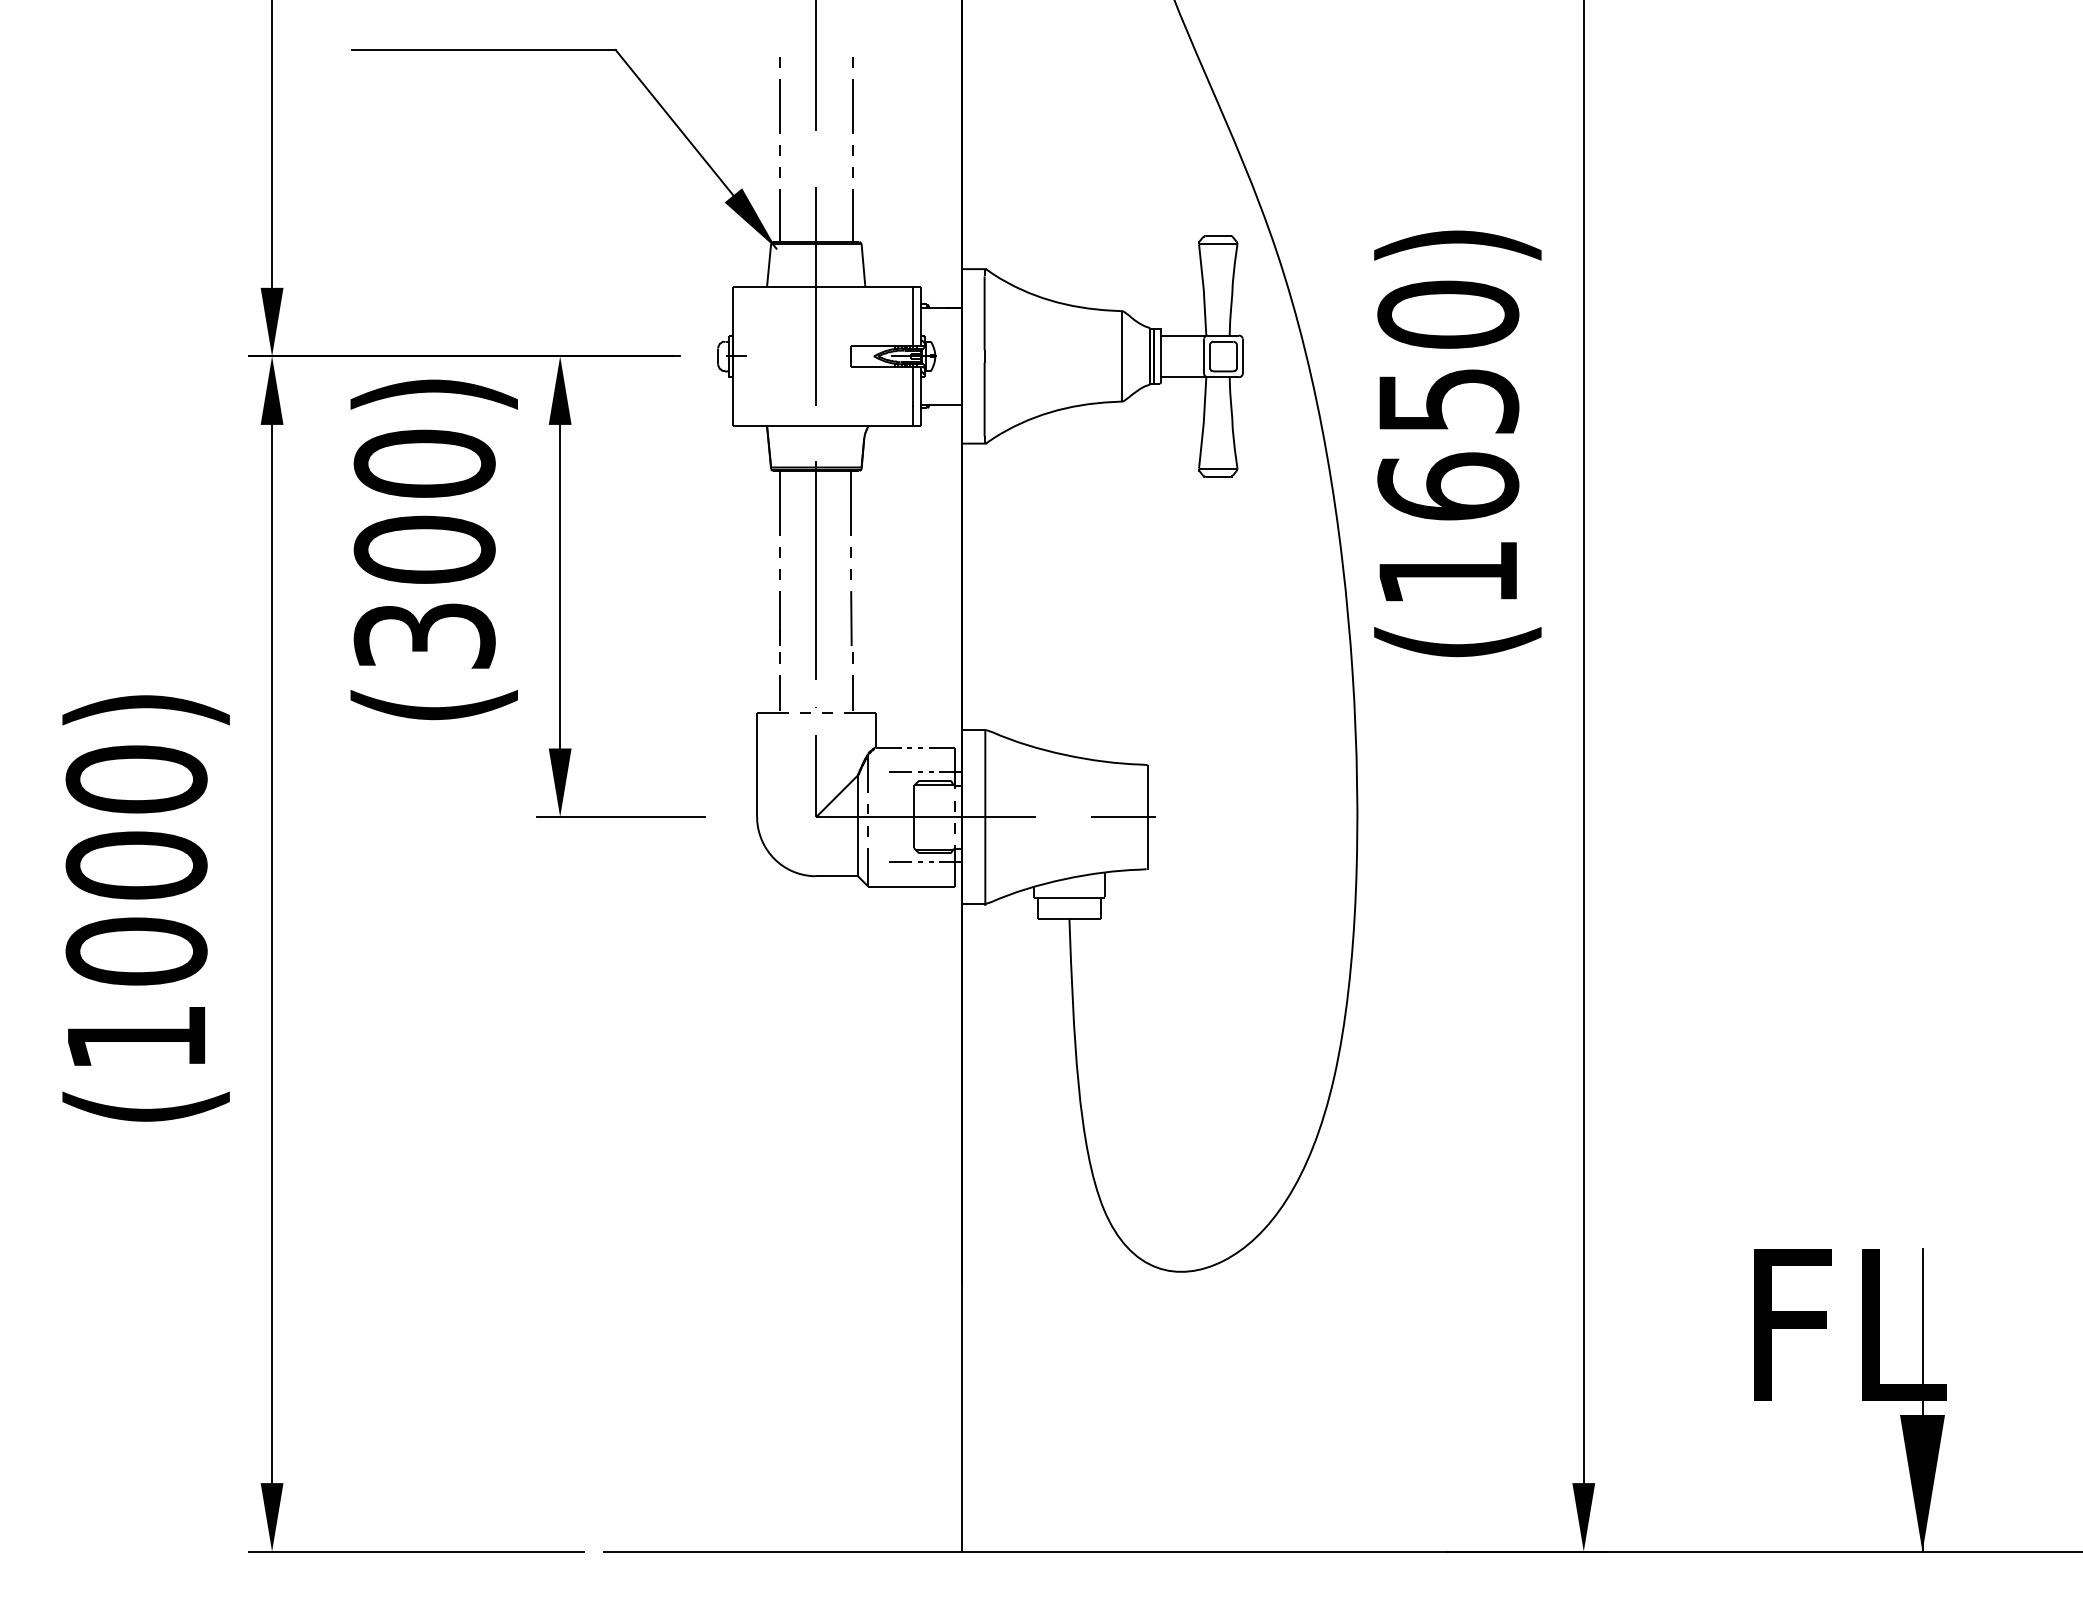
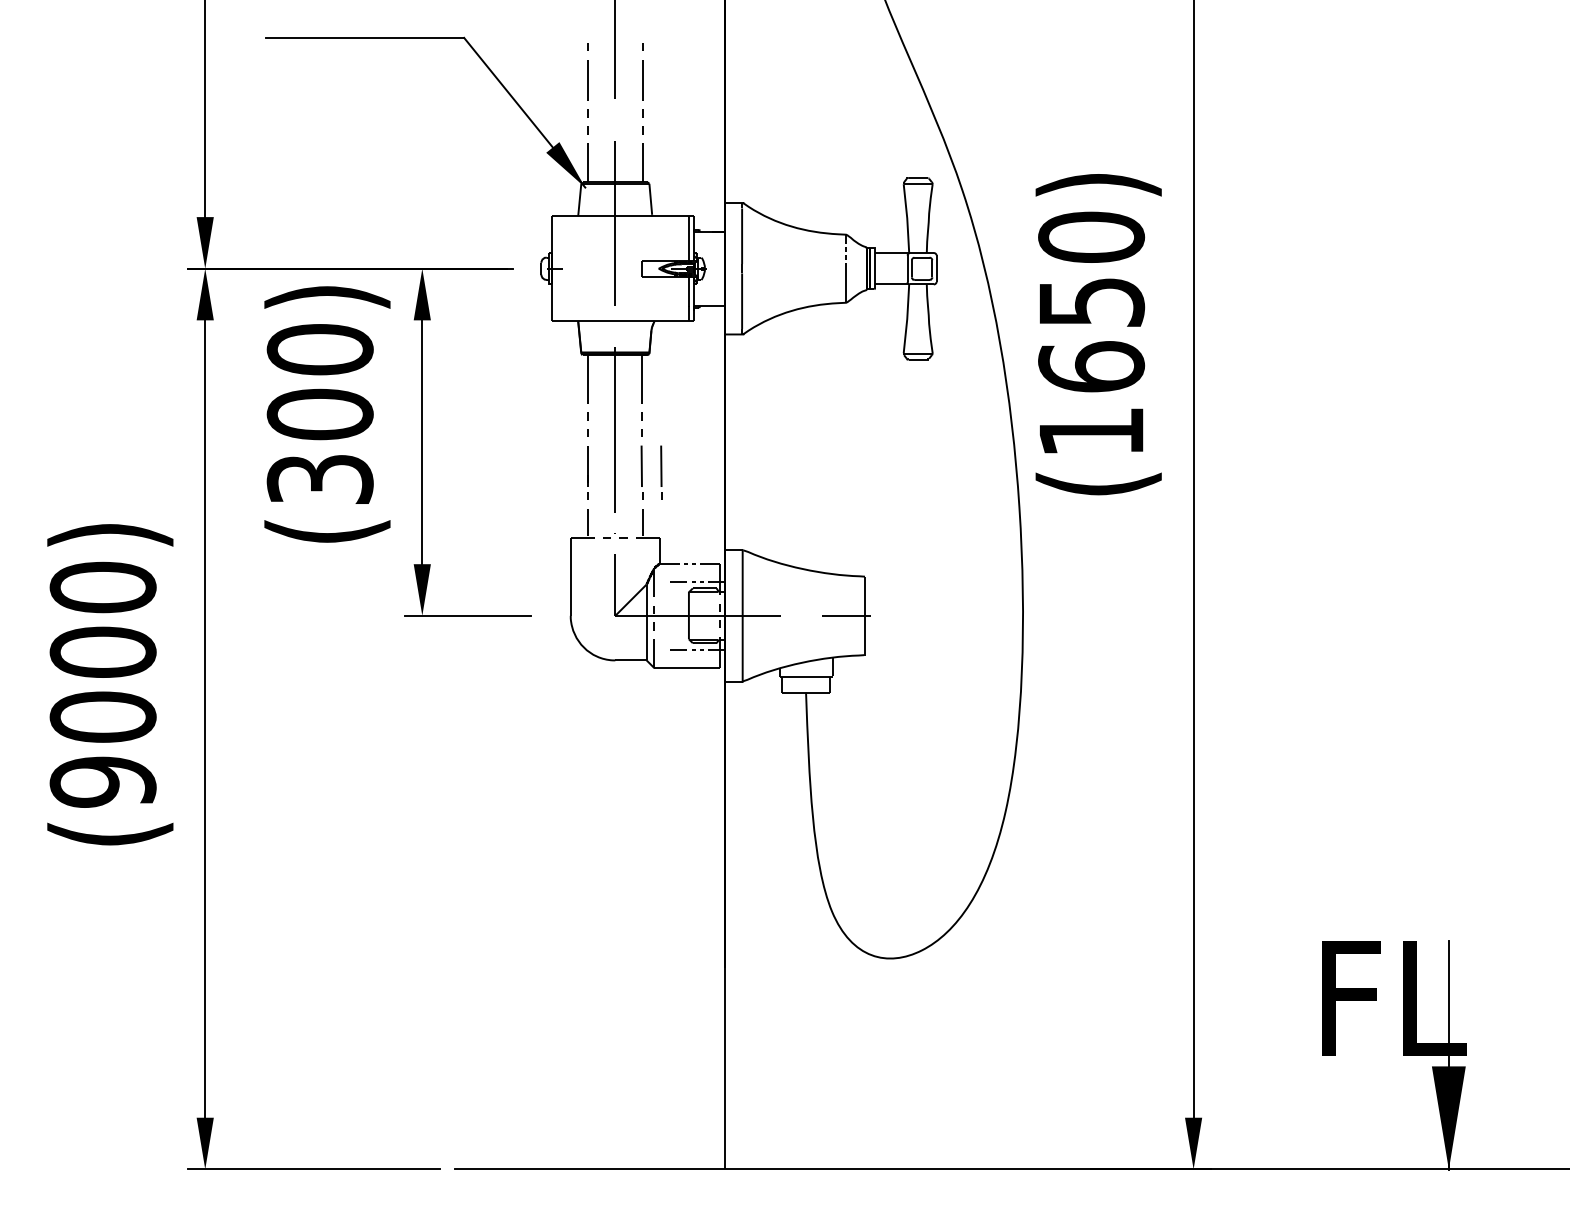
line: (1122, 336) -> (846, 253), solid -> dashed
line: (877, 627) -> (661, 473), added
text: (136, 1038) -> (103, 782), (1000) -> (9000)

